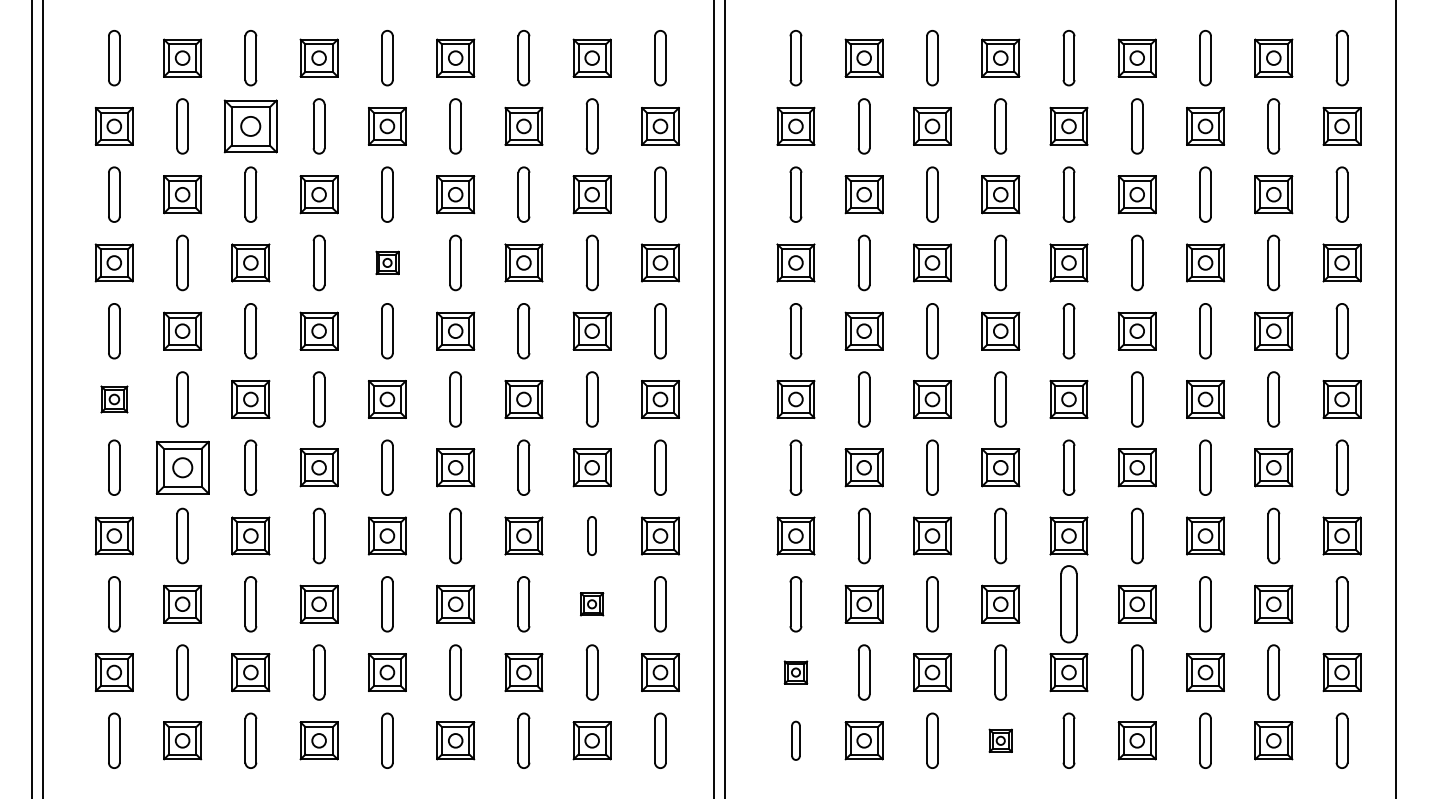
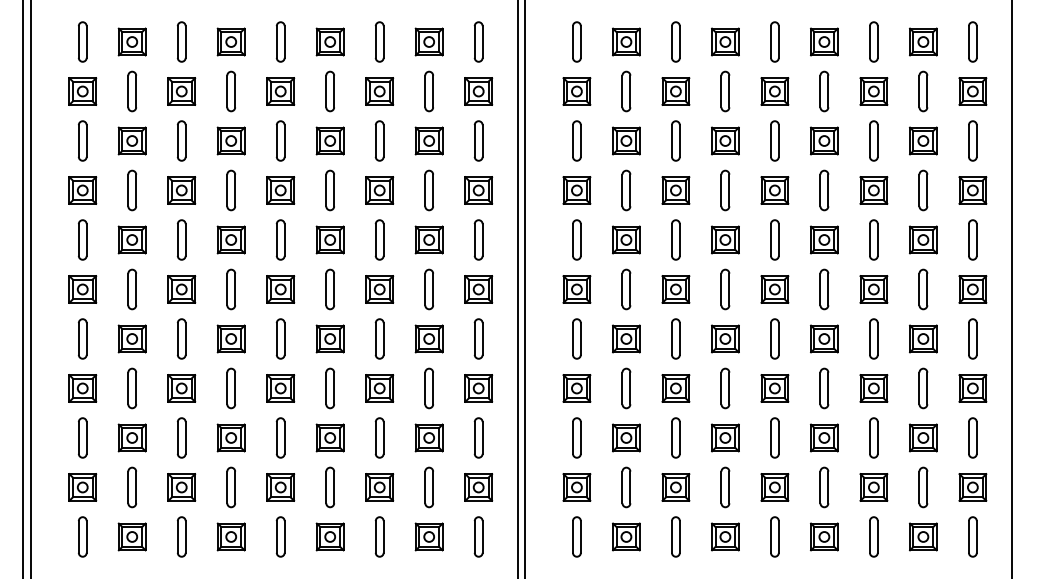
part: (250, 126) -> (181, 91), size x0.71
part: (387, 262) -> (280, 190), size x1.67
part: (113, 399) -> (82, 289), size x1.43
part: (181, 467) -> (131, 338), size x0.71
part: (591, 536) -> (428, 388), size x1.43
part: (591, 603) -> (428, 437), size x1.67
part: (1068, 603) -> (774, 437), size x0.71
part: (795, 672) -> (576, 487), size x1.67
part: (795, 740) -> (576, 536), size x1.43
part: (1000, 740) -> (725, 536), size x1.67

